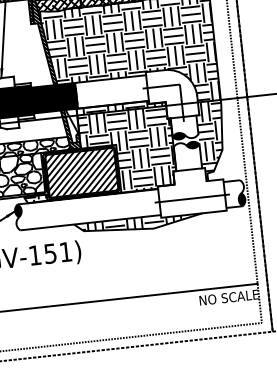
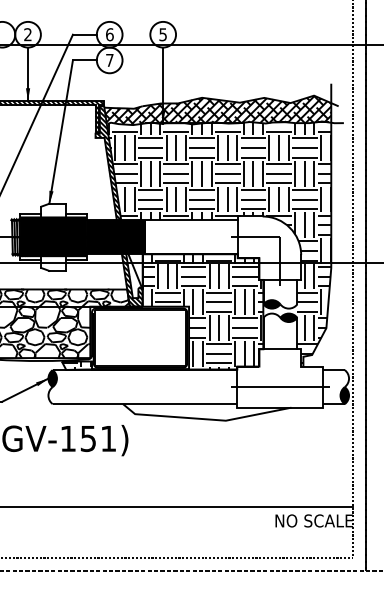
hatch: (81, 173) -> (140, 338), removed
hatch: (133, 223) -> (200, 411), removed

